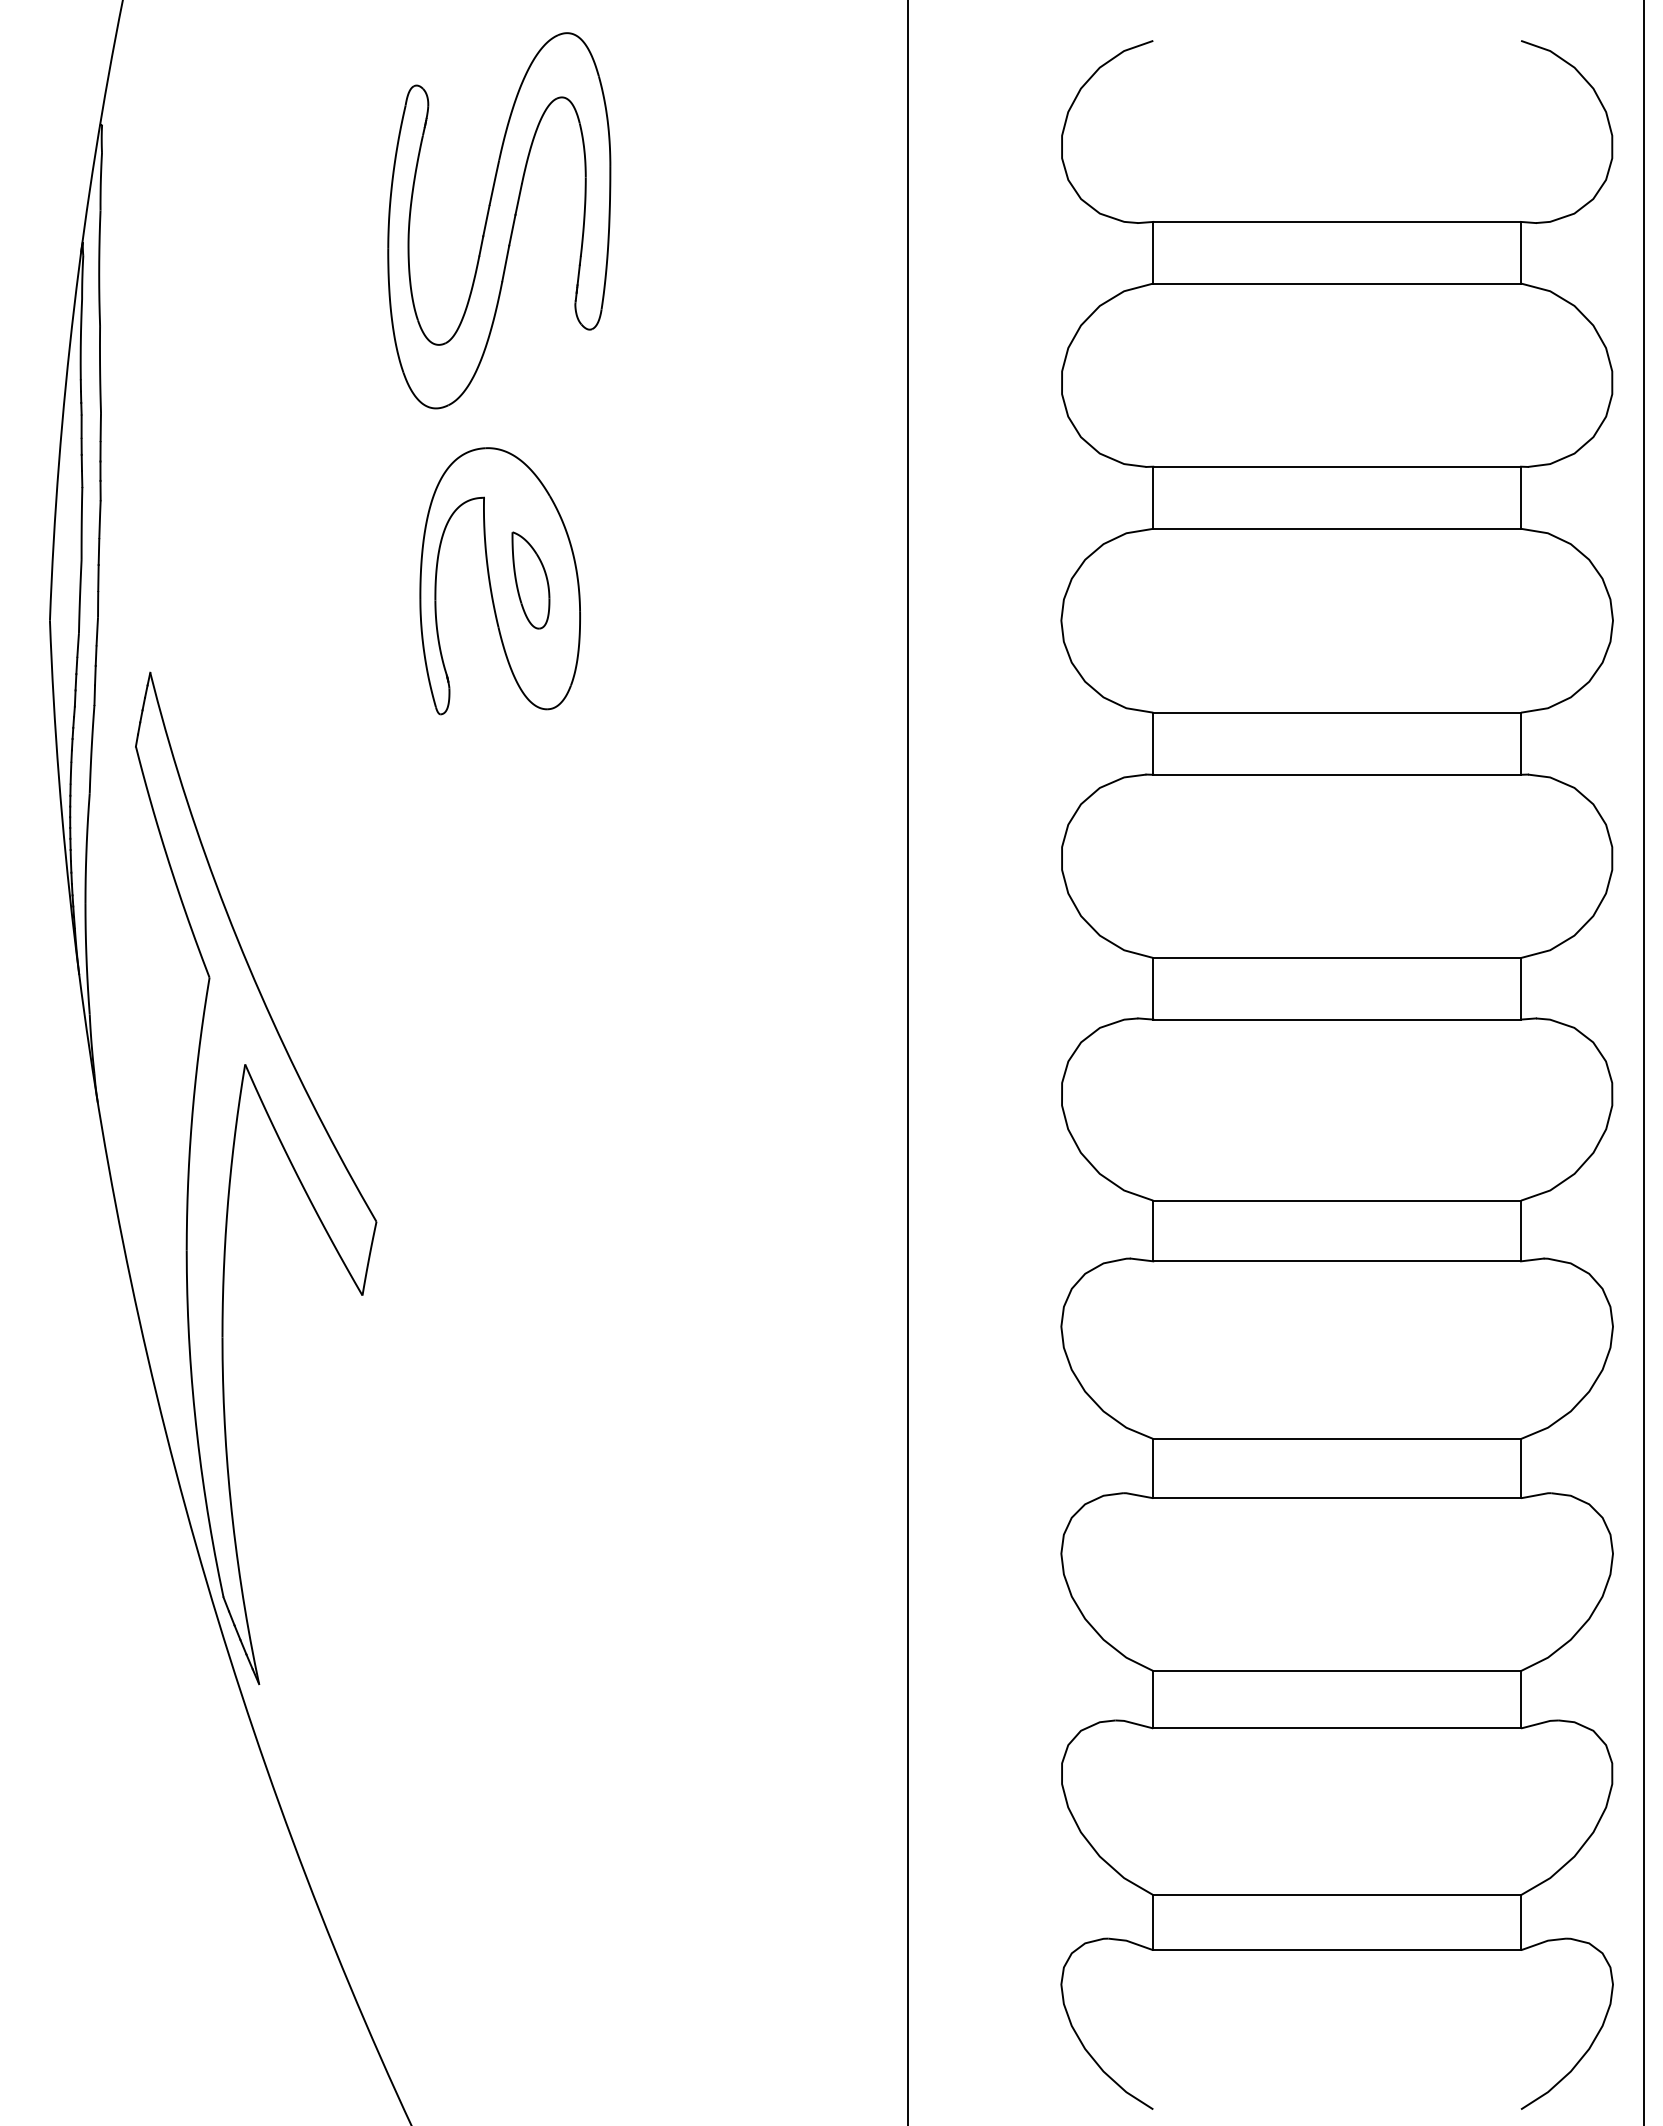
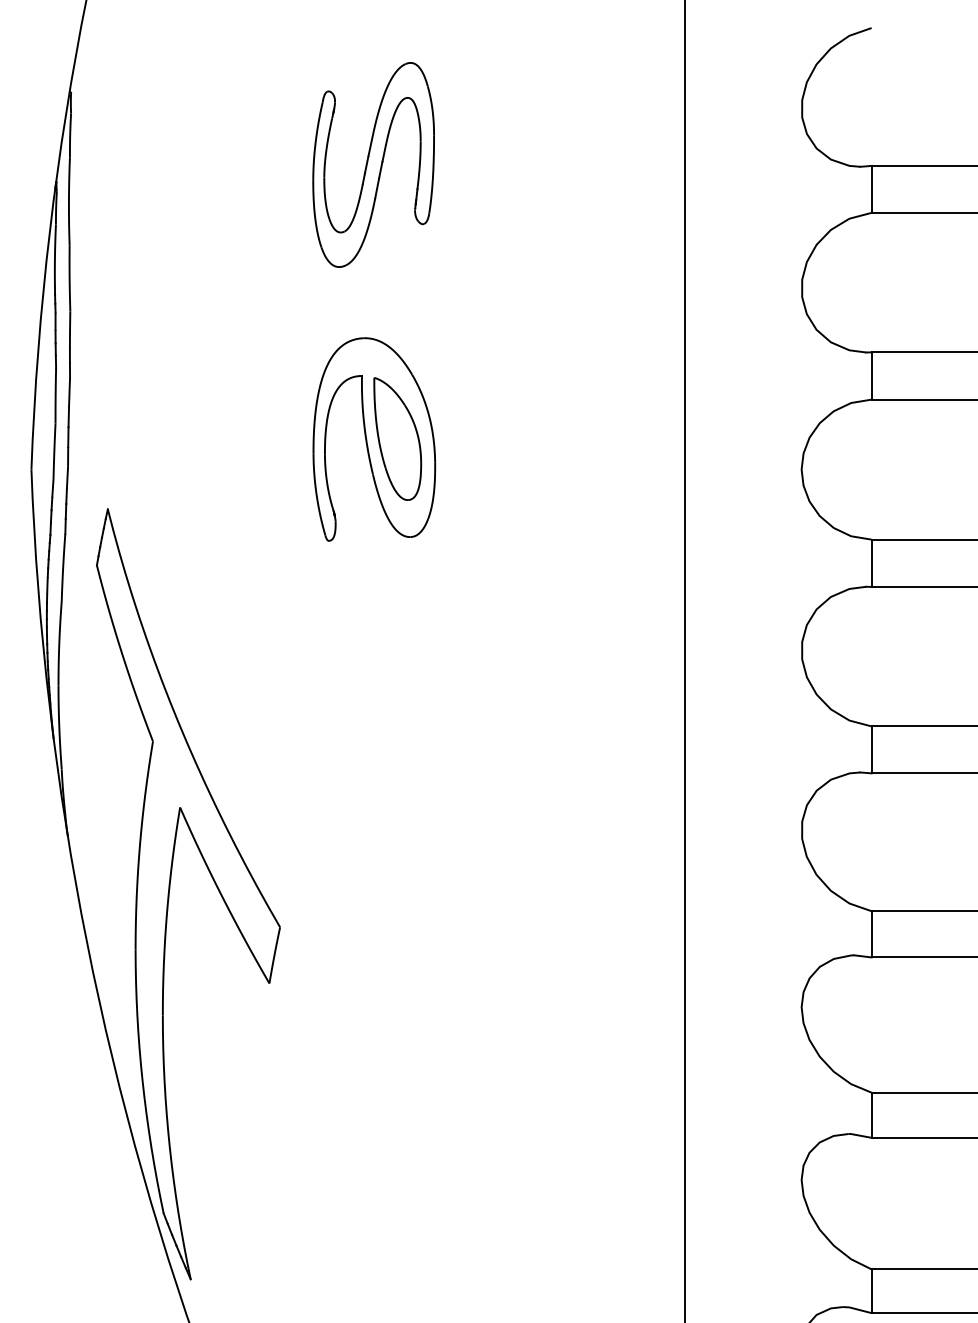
part: (499, 220) -> (373, 164), size x0.71
part: (530, 580) -> (397, 438), size x1.67

